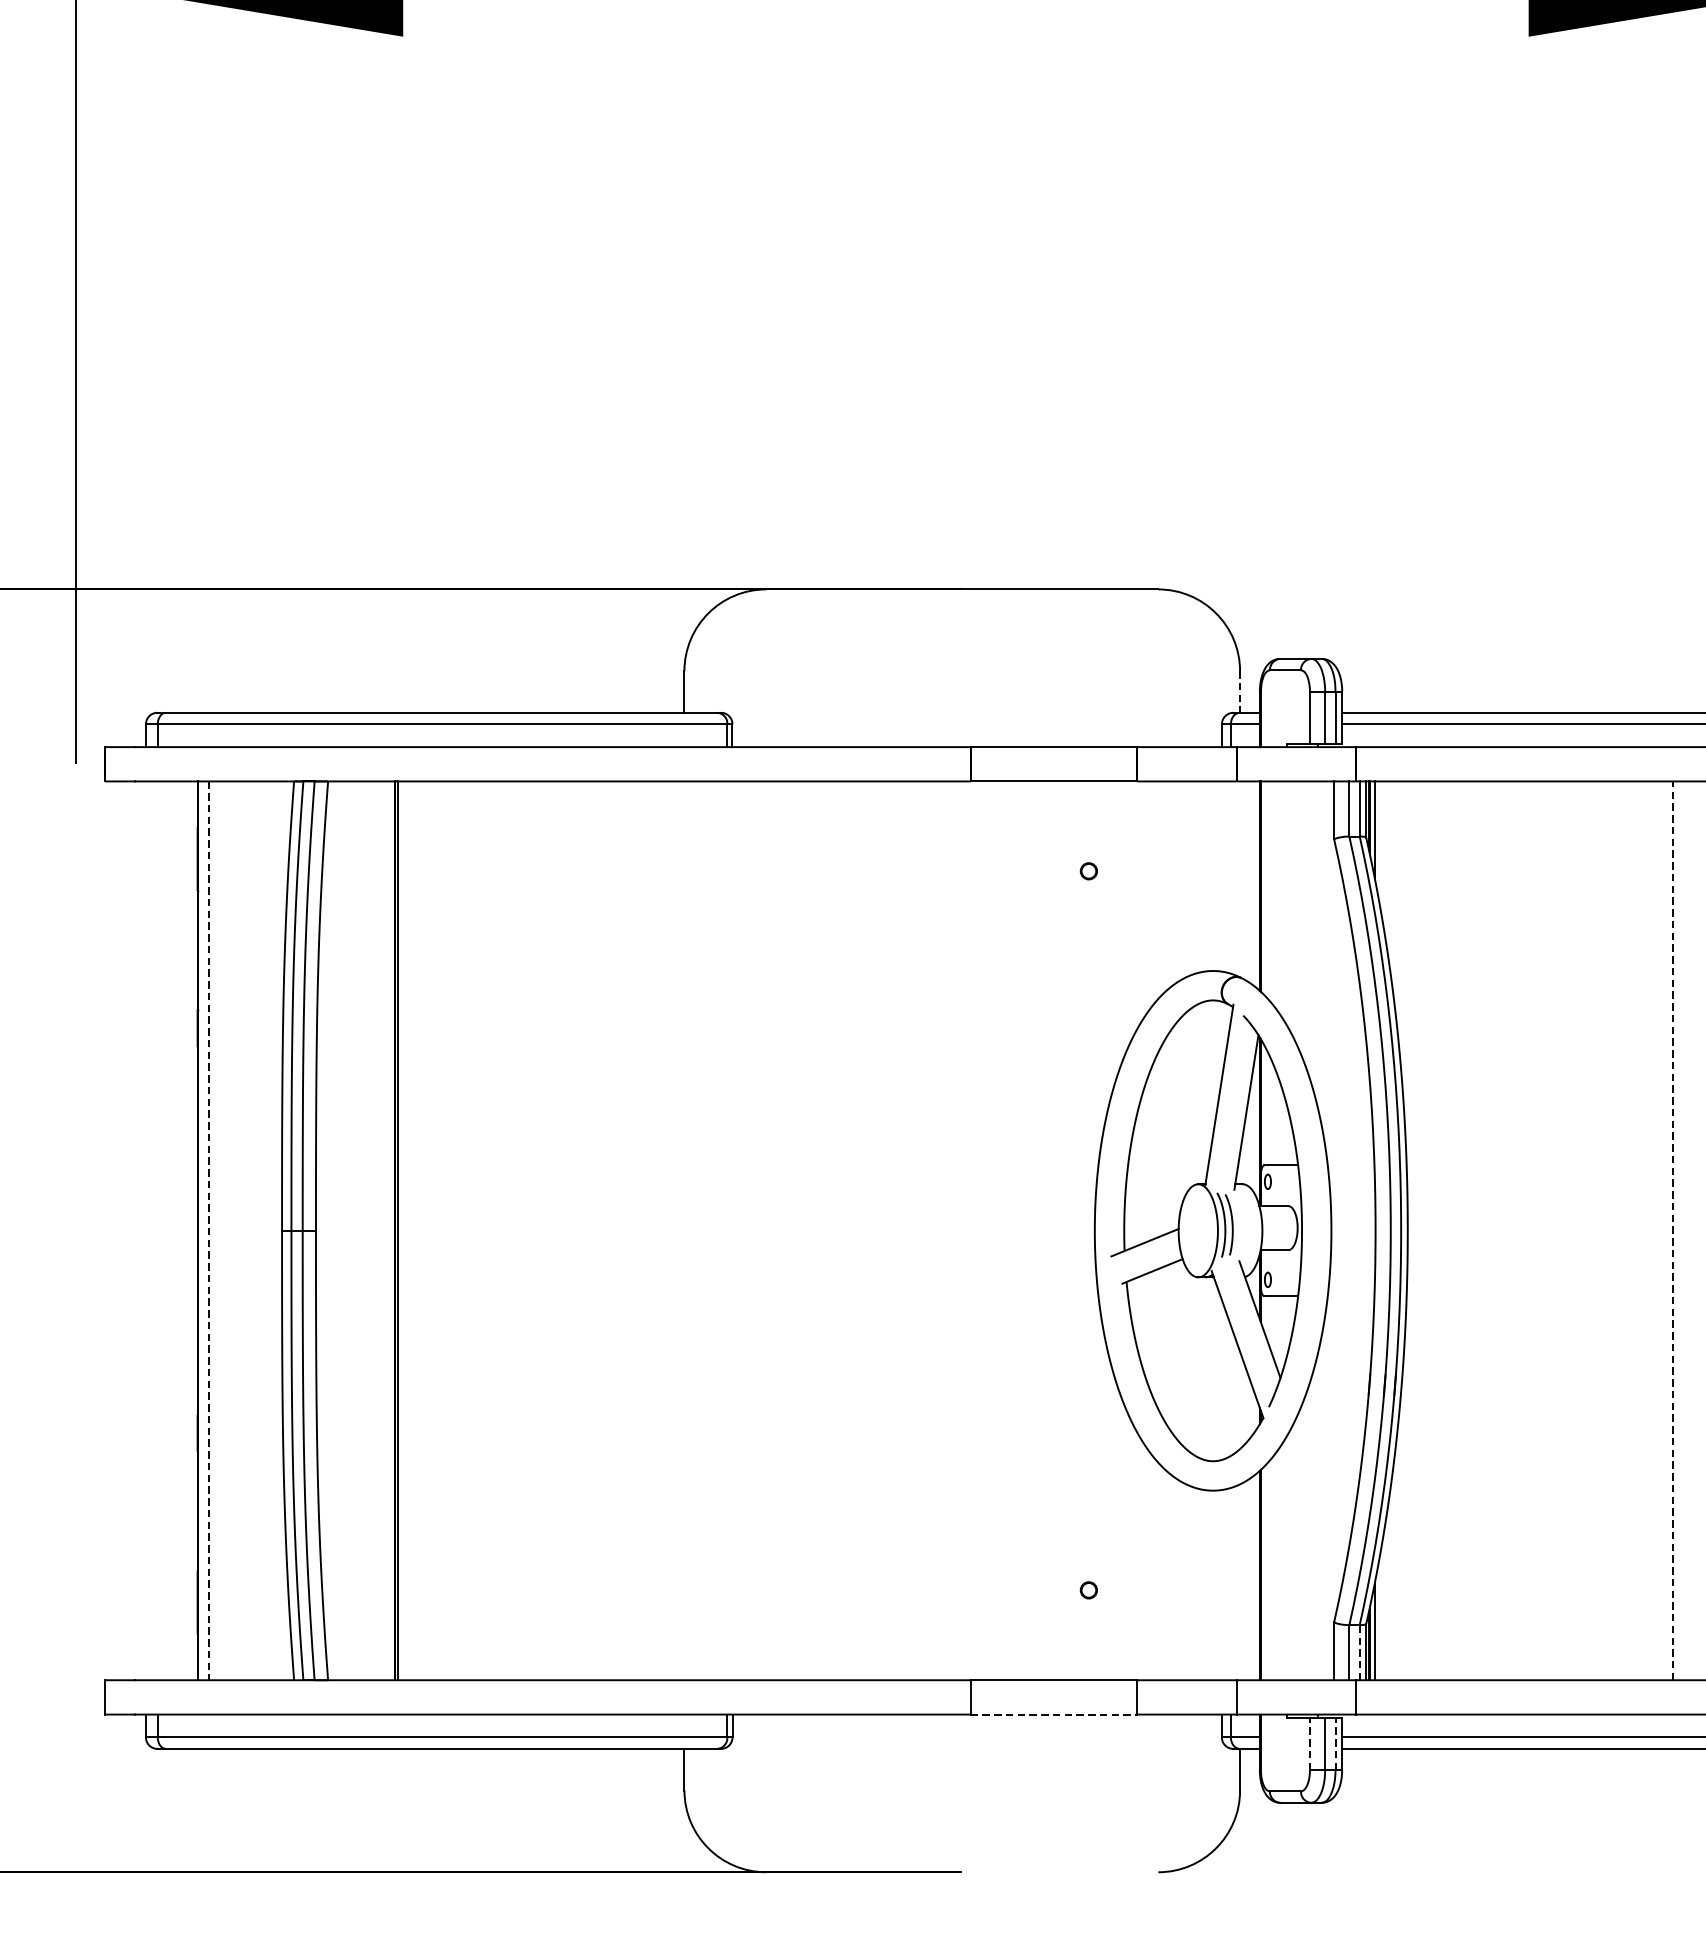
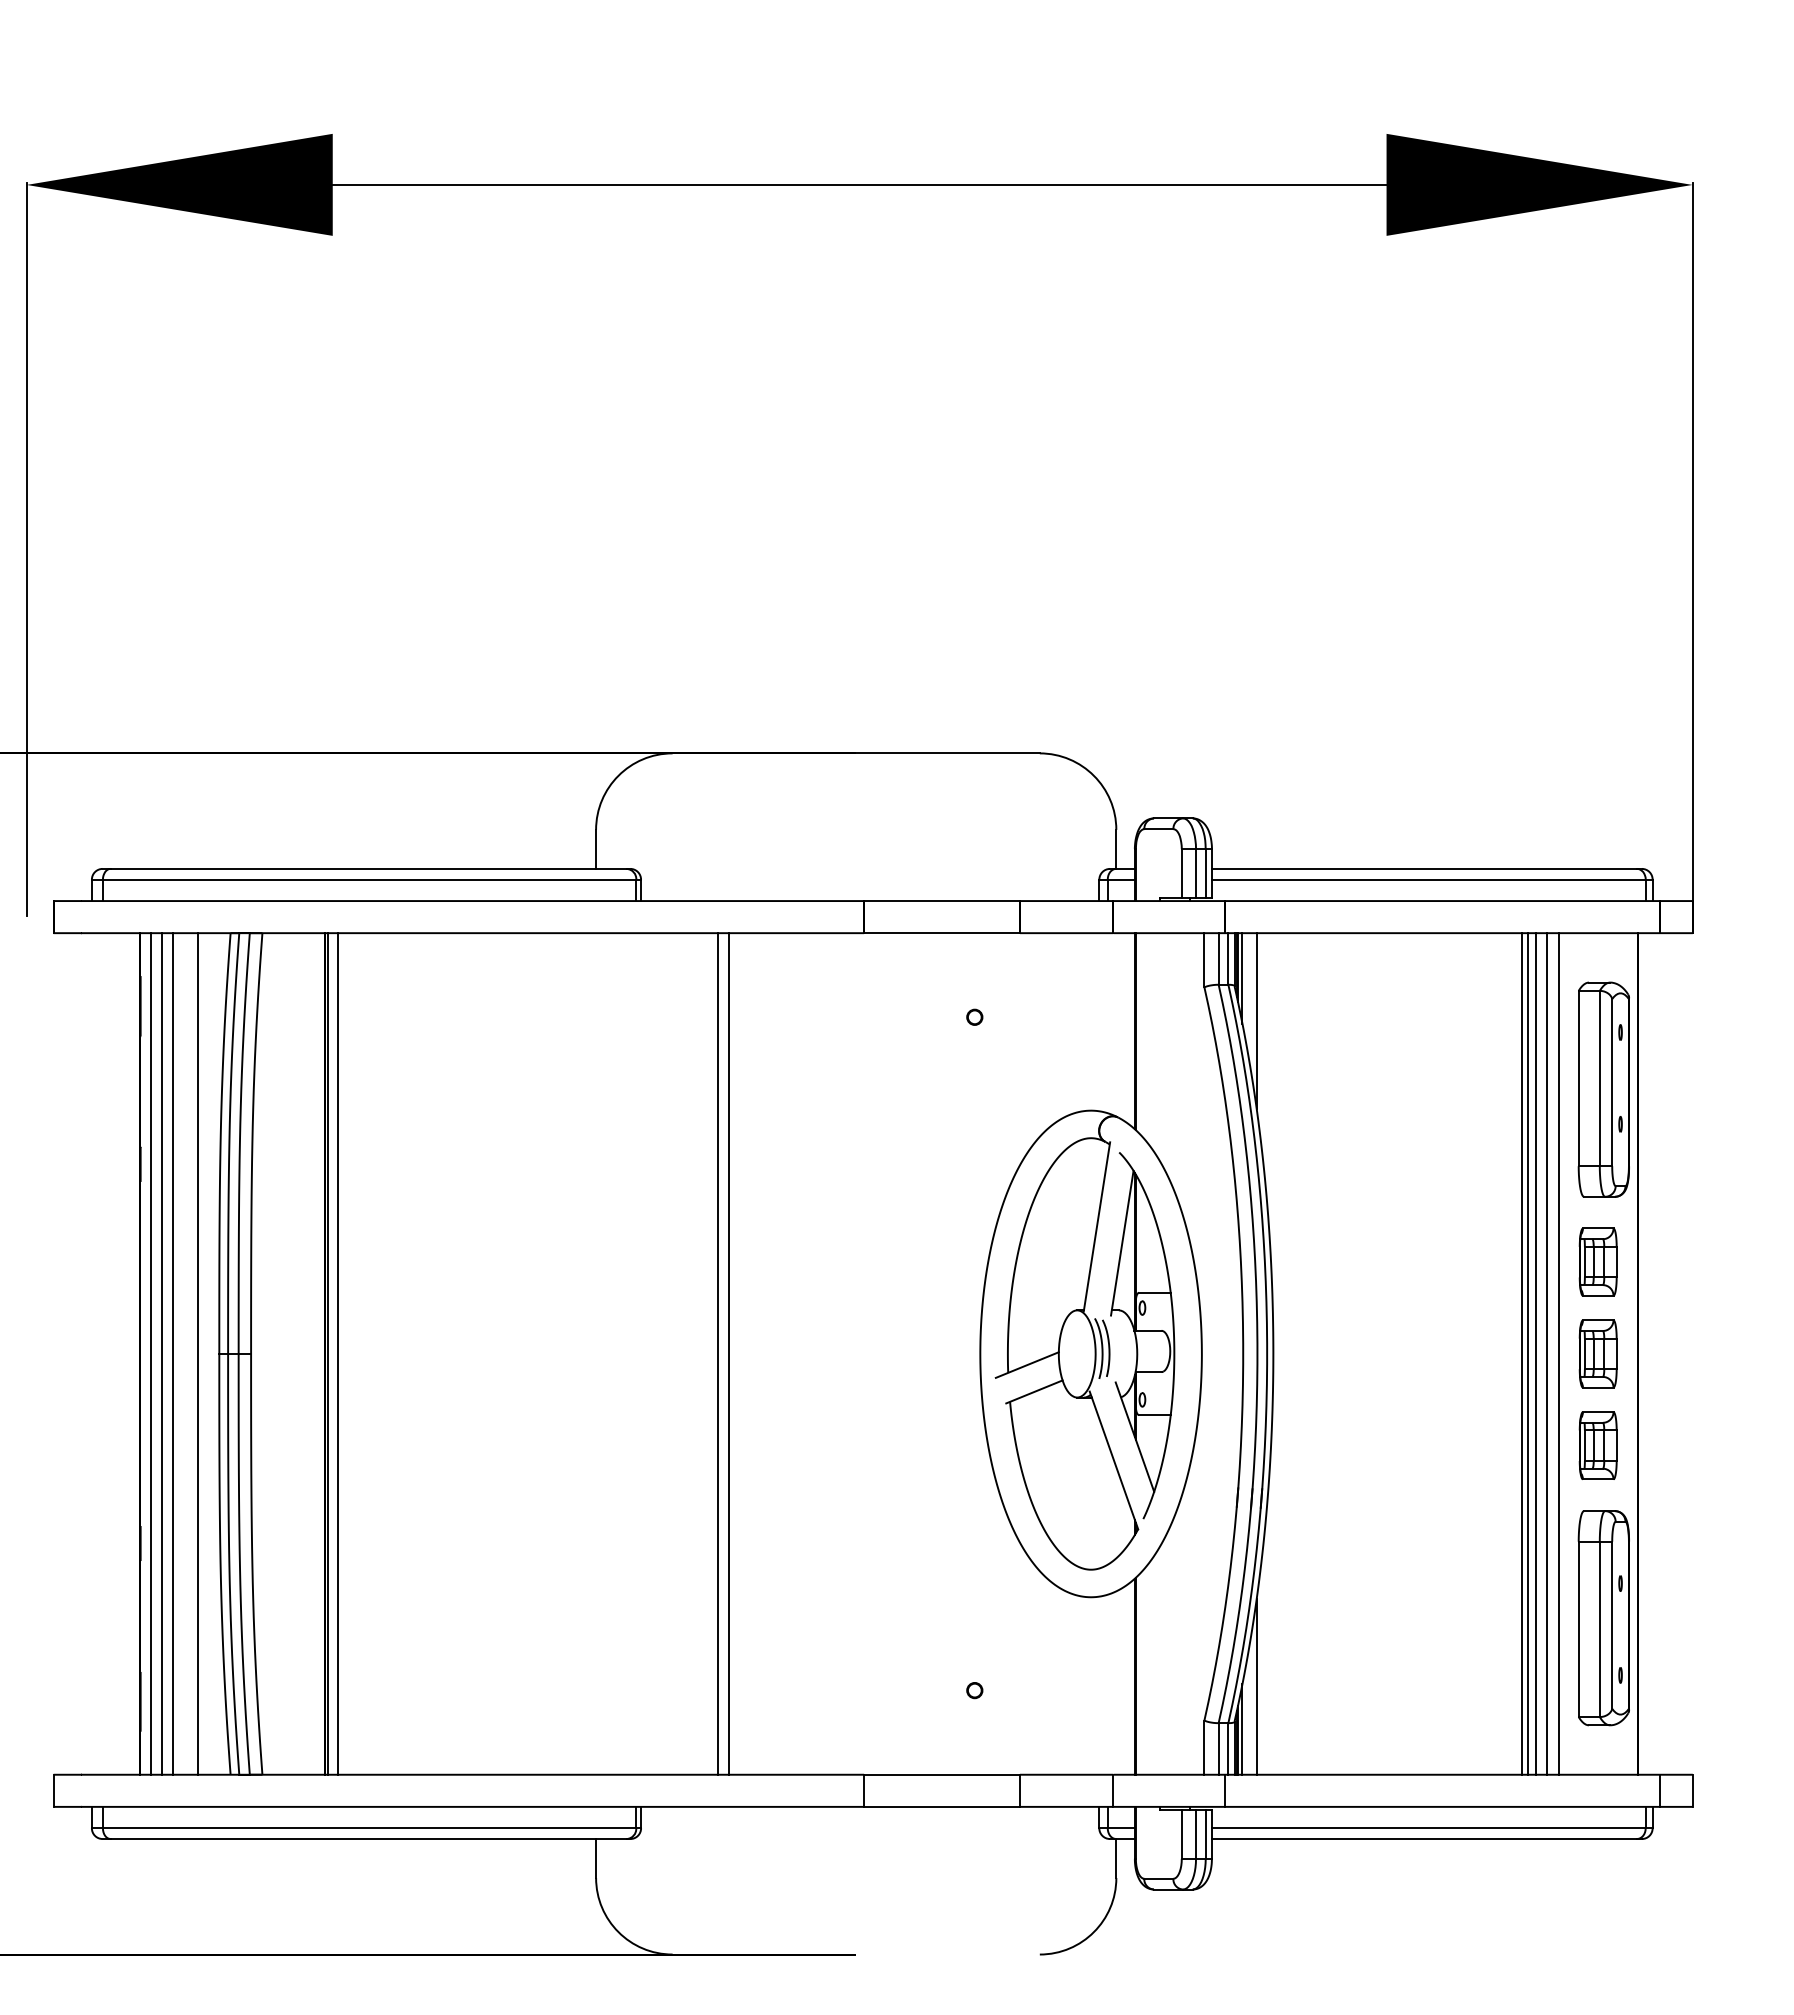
line: (1240, 692) -> (1116, 849), dashed -> solid
line: (1389, 874) -> (1256, 1020), added
line: (209, 1230) -> (151, 1353), dashed -> solid
line: (220, 1230) -> (161, 1353), added
line: (232, 1230) -> (172, 1353), added
line: (259, 1230) -> (198, 1353), added
line: (409, 1230) -> (338, 1353), added
line: (814, 1230) -> (717, 1353), added
line: (825, 1230) -> (728, 1353), added
line: (1672, 1230) -> (1521, 1353), dashed -> solid
line: (1679, 1230) -> (1527, 1353), added
line: (1687, 1230) -> (1535, 1353), added
line: (1699, 1230) -> (1546, 1353), added
line: (1389, 1585) -> (1256, 1686), added
line: (1359, 1652) -> (1228, 1748), dashed -> solid
line: (1054, 1714) -> (942, 1806), dashed -> solid
line: (1309, 1742) -> (1181, 1833), dashed -> solid
line: (1335, 1742) -> (1205, 1833), dashed -> solid

